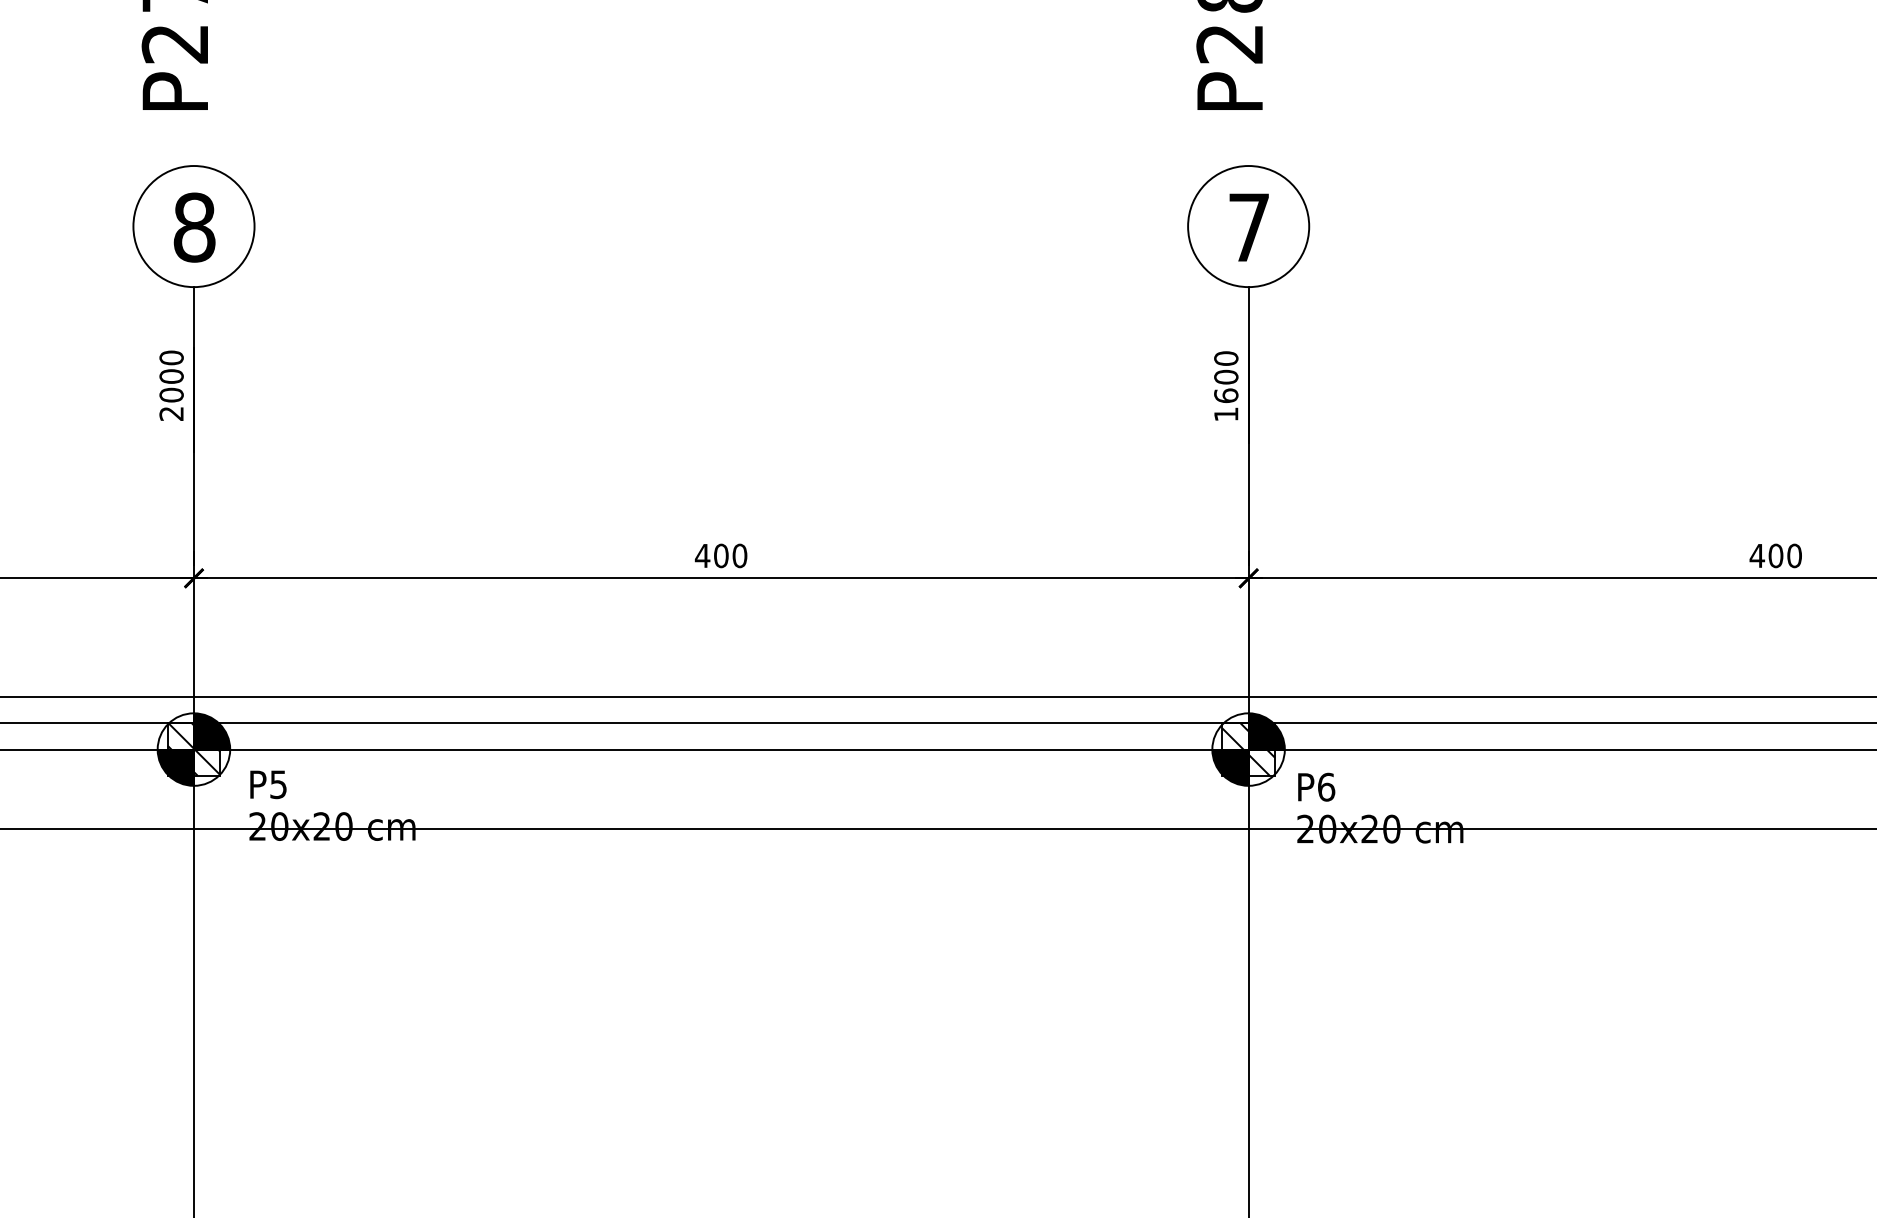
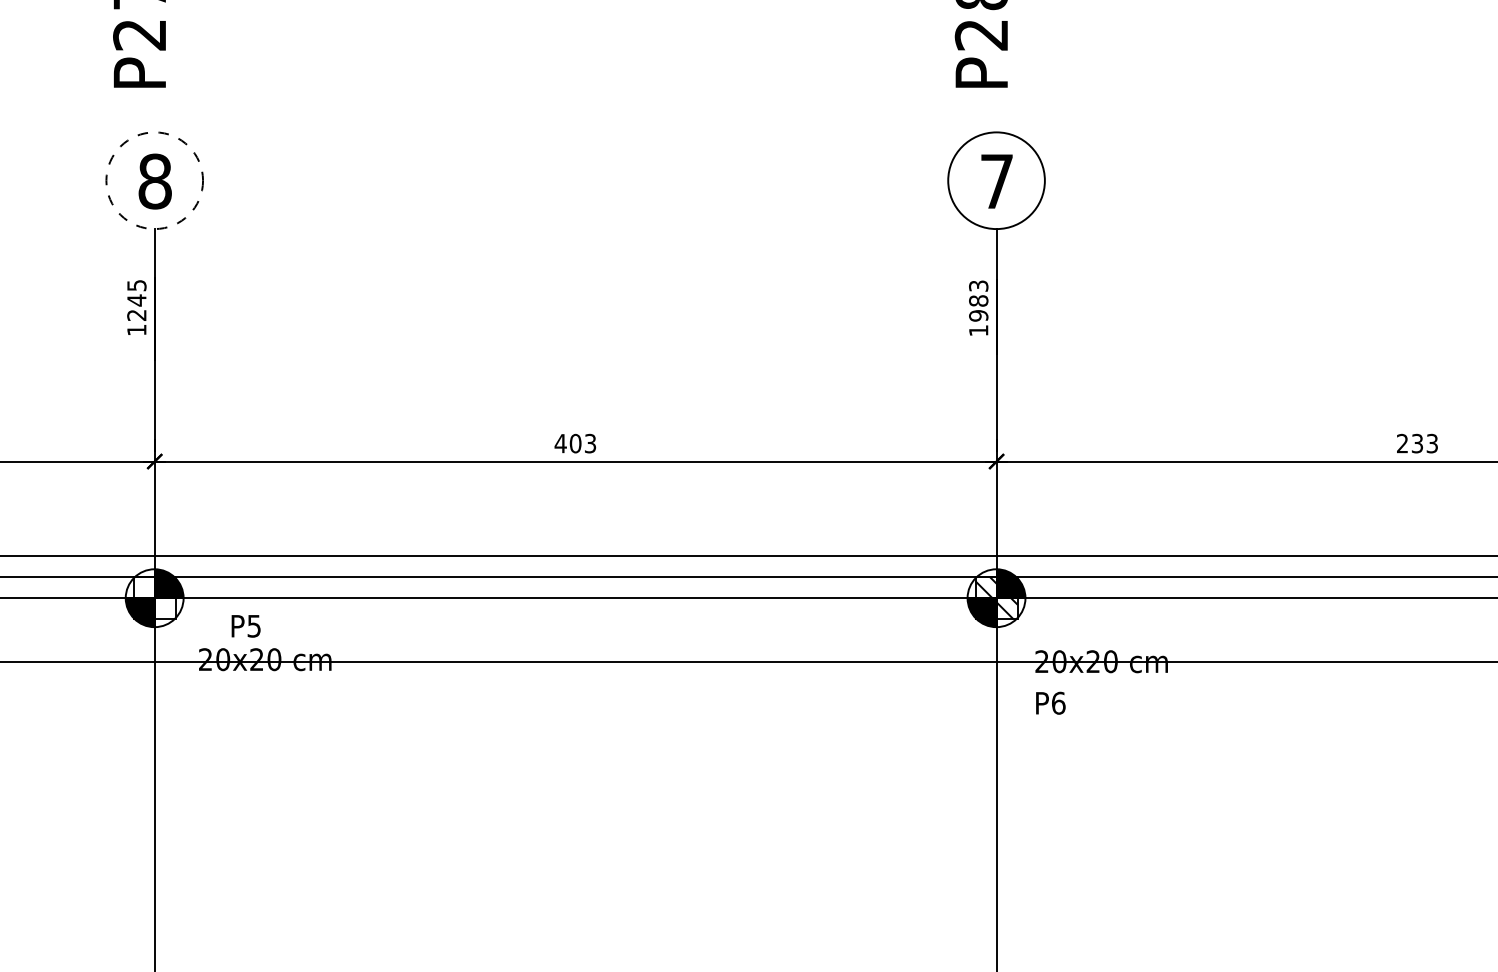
circle: (193, 226) -> (154, 180), solid -> dashed
text: (1226, 376) -> (978, 300), 1600 -> 1983
text: (171, 385) -> (136, 307), 2000 -> 1245
text: (739, 555) -> (590, 443), 400 -> 403
text: (1775, 555) -> (1417, 443), 400 -> 233
hatch: (193, 749) -> (154, 598), removed
text: (267, 785) -> (245, 626), moved
text: (1316, 786) -> (1050, 702), moved

